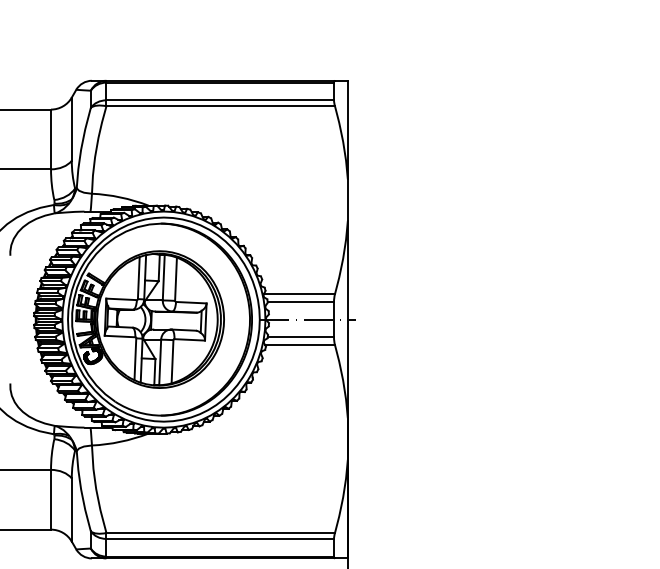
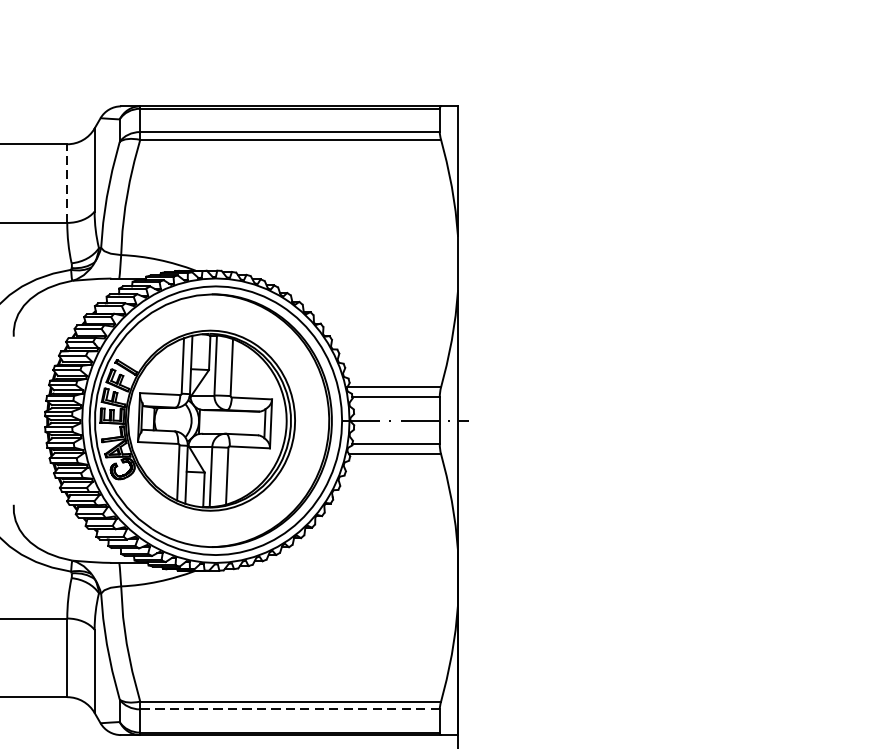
line: (51, 139) -> (67, 183), solid -> dashed
line: (220, 538) -> (290, 708), solid -> dashed

